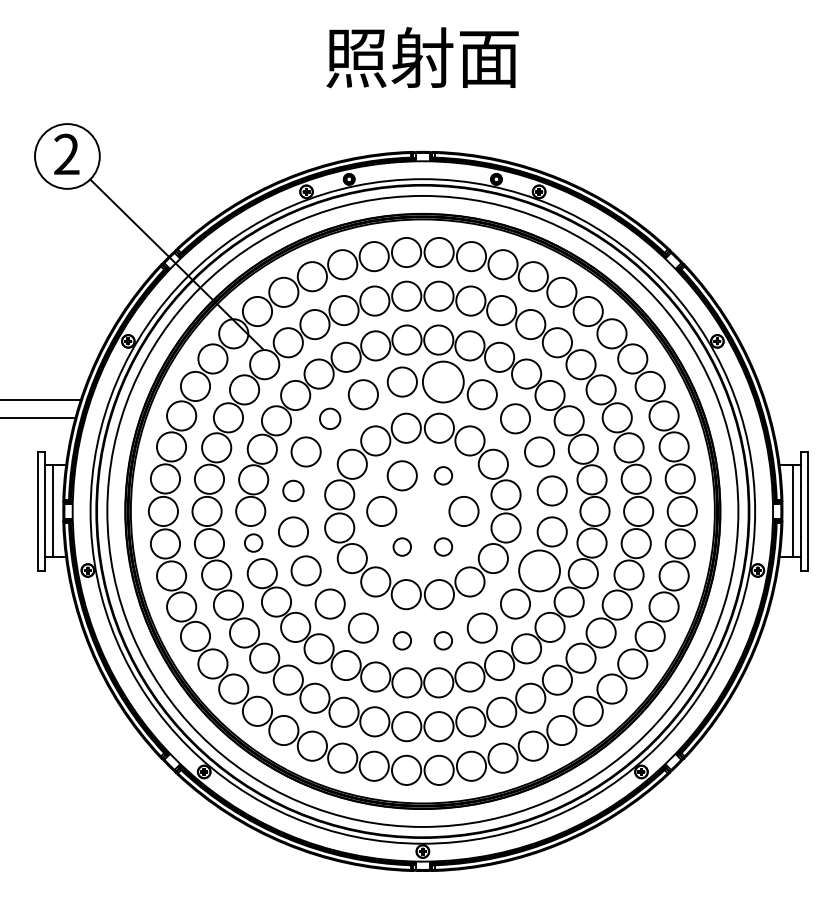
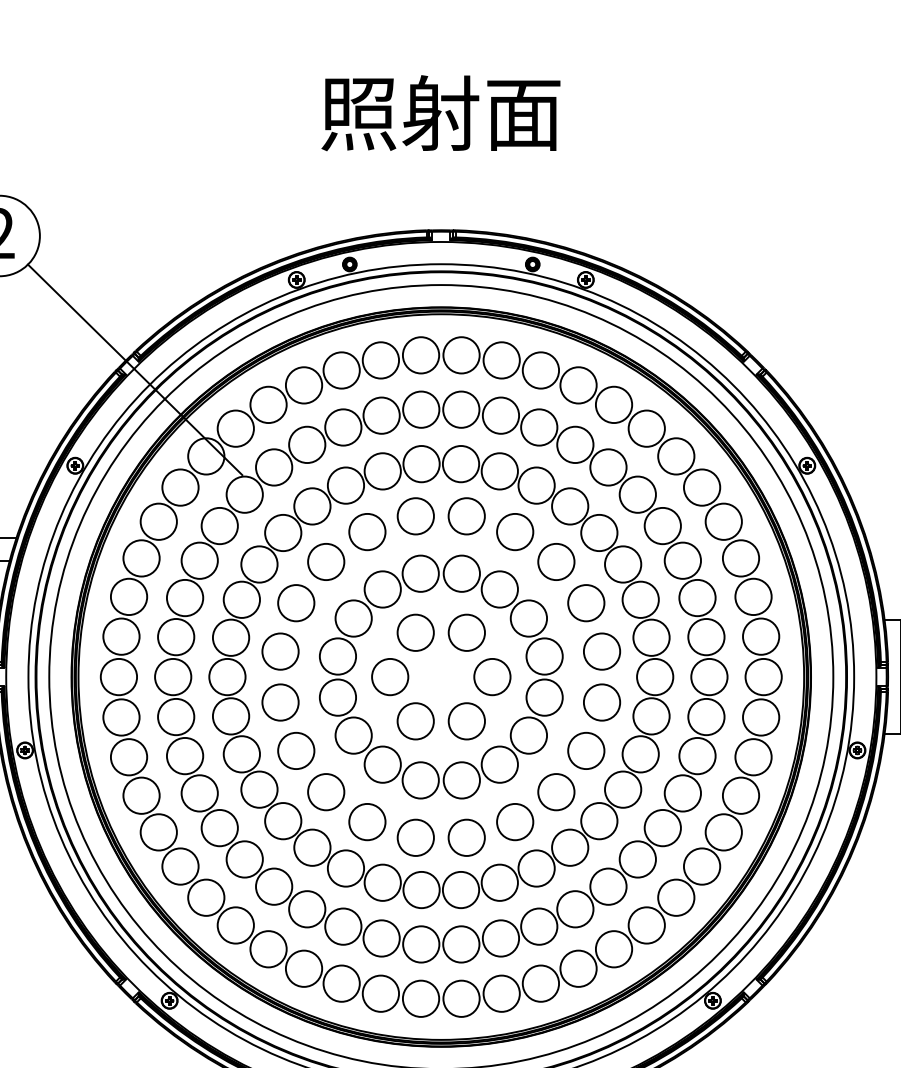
circle: (442, 381) -> (465, 515), size x0.71
circle: (329, 418) -> (325, 561), size x1.43
circle: (443, 475) -> (466, 632), size x1.67
circle: (293, 490) -> (280, 651), size x1.43
circle: (253, 542) -> (230, 715), size x1.67
circle: (401, 546) -> (414, 720), size x1.67
circle: (443, 546) -> (466, 720), size x1.67
circle: (539, 570) -> (586, 750), size x0.71
circle: (401, 640) -> (414, 837), size x1.67
circle: (442, 640) -> (465, 837), size x1.67

